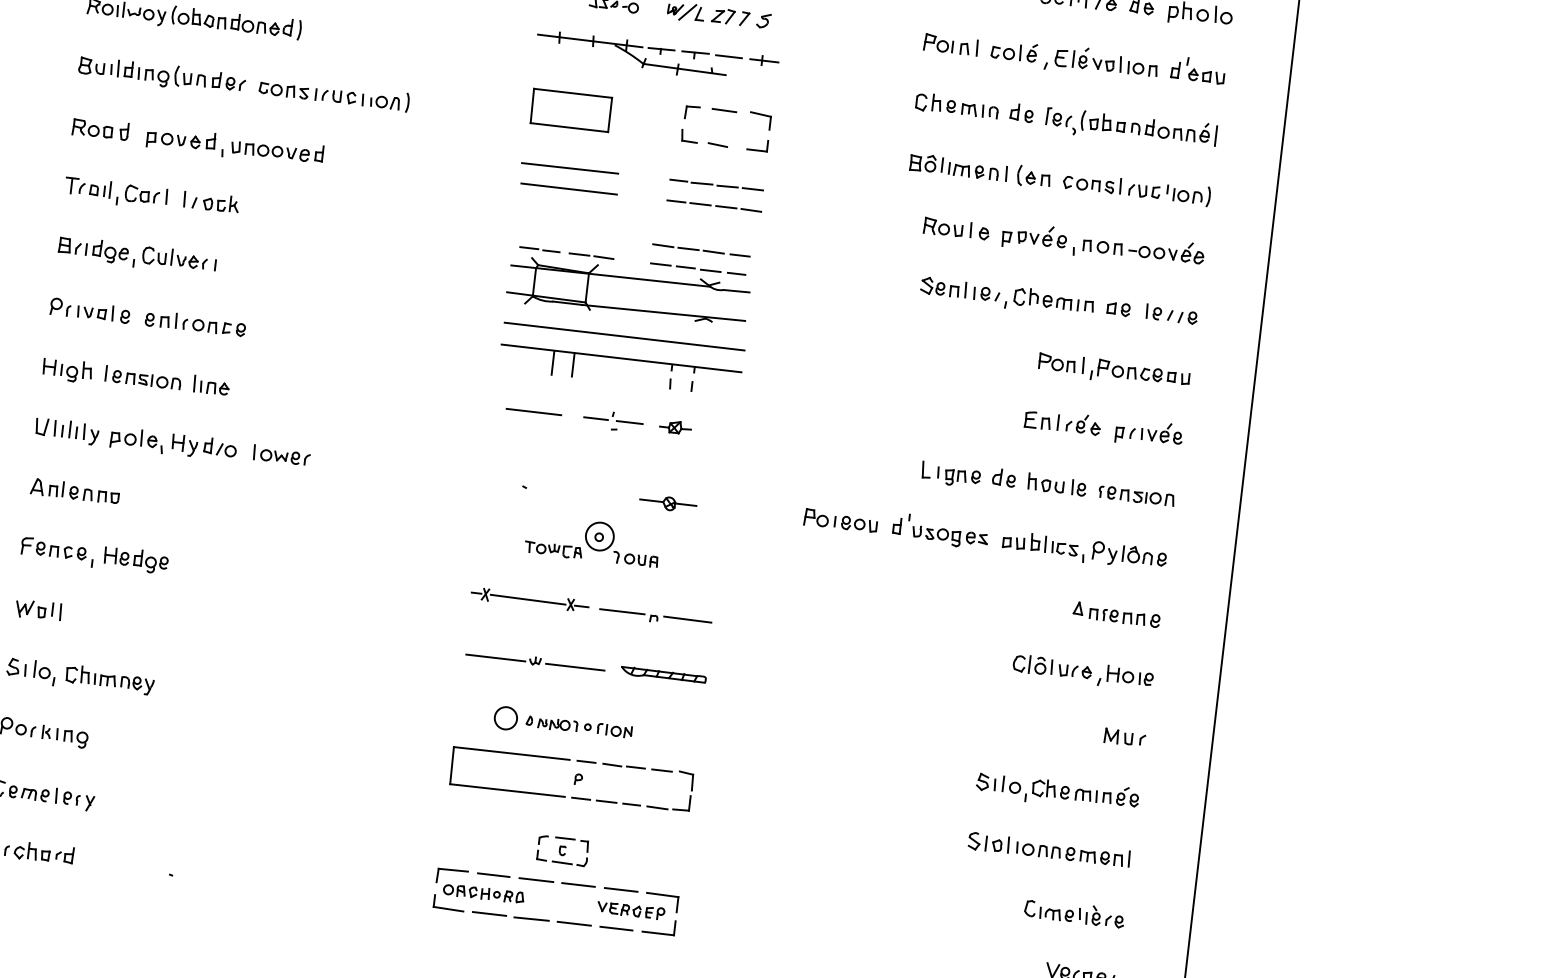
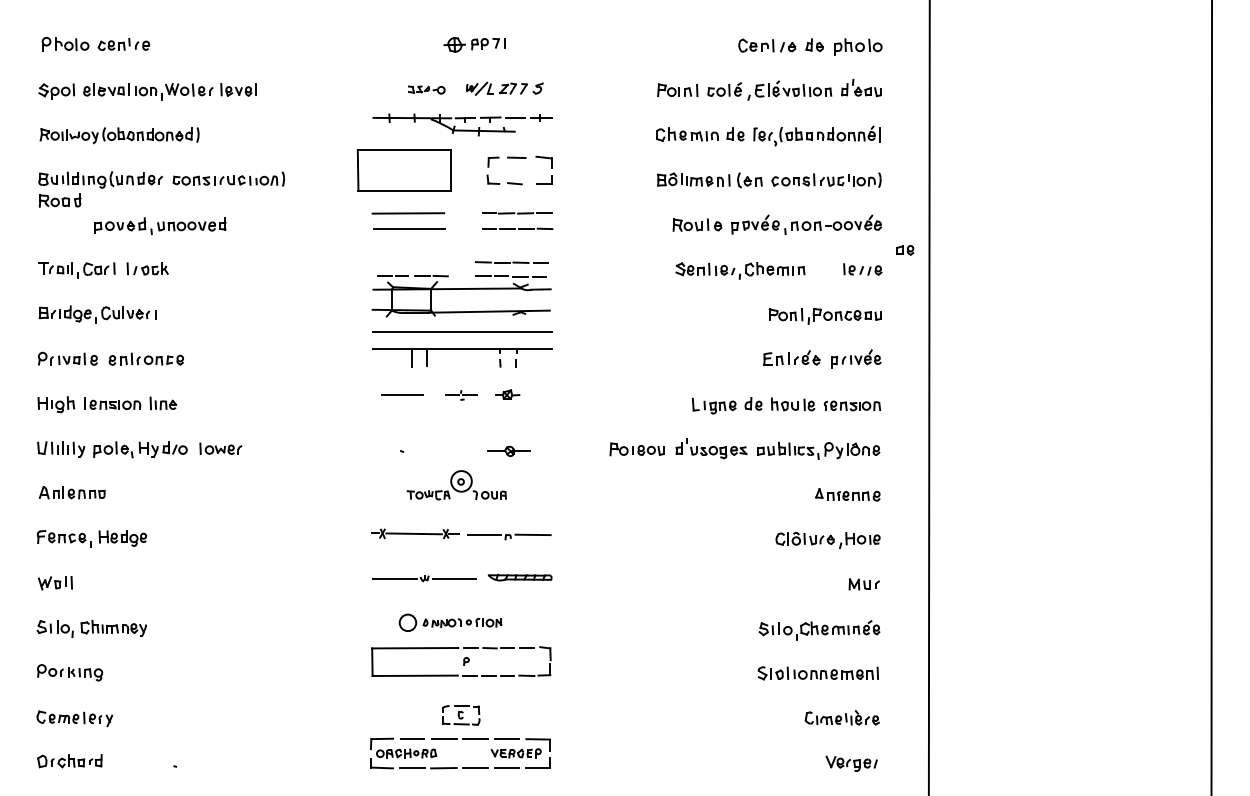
part: (570, 109) -> (403, 170), size x1.6
part: (101, 129) -> (60, 200), moved
part: (1118, 309) -> (905, 250), moved
part: (613, 421) -> (461, 395), size x0.7

